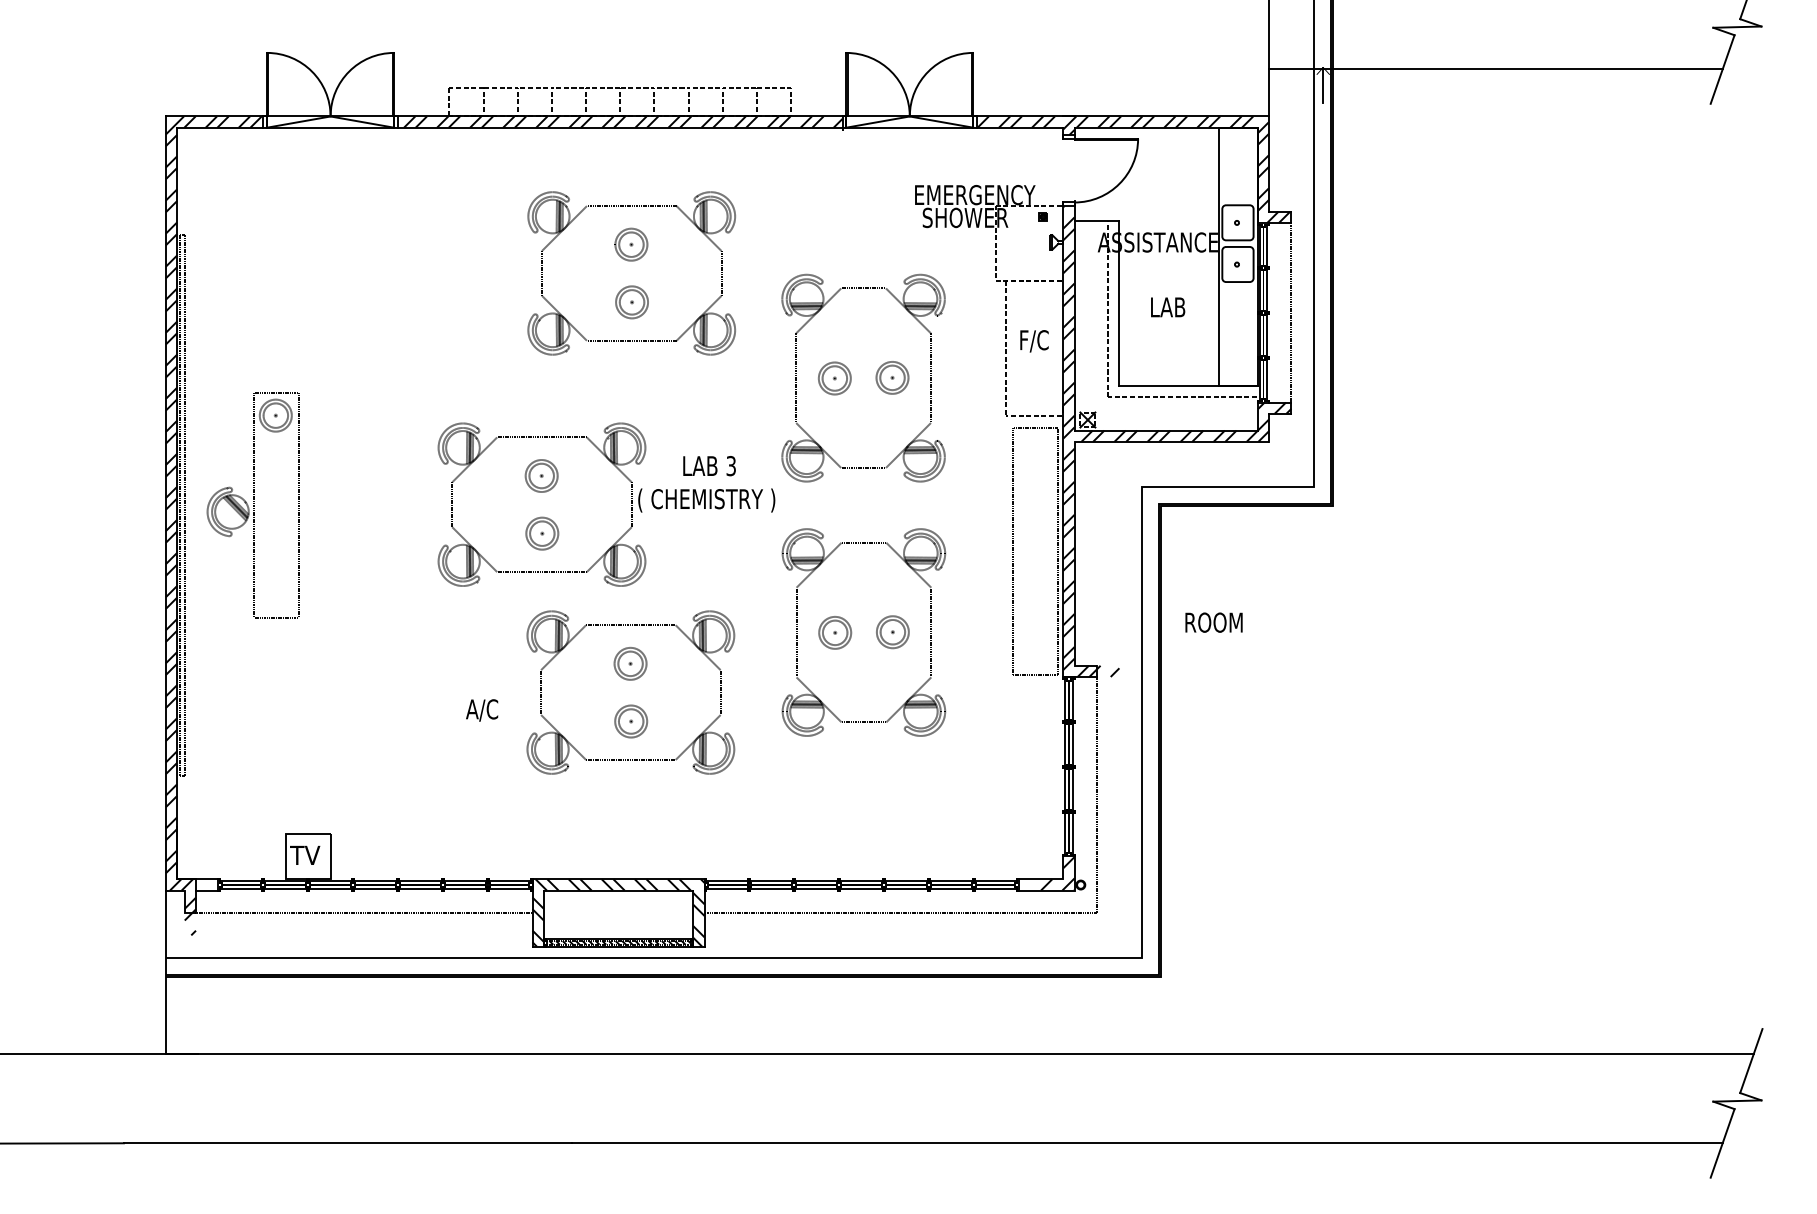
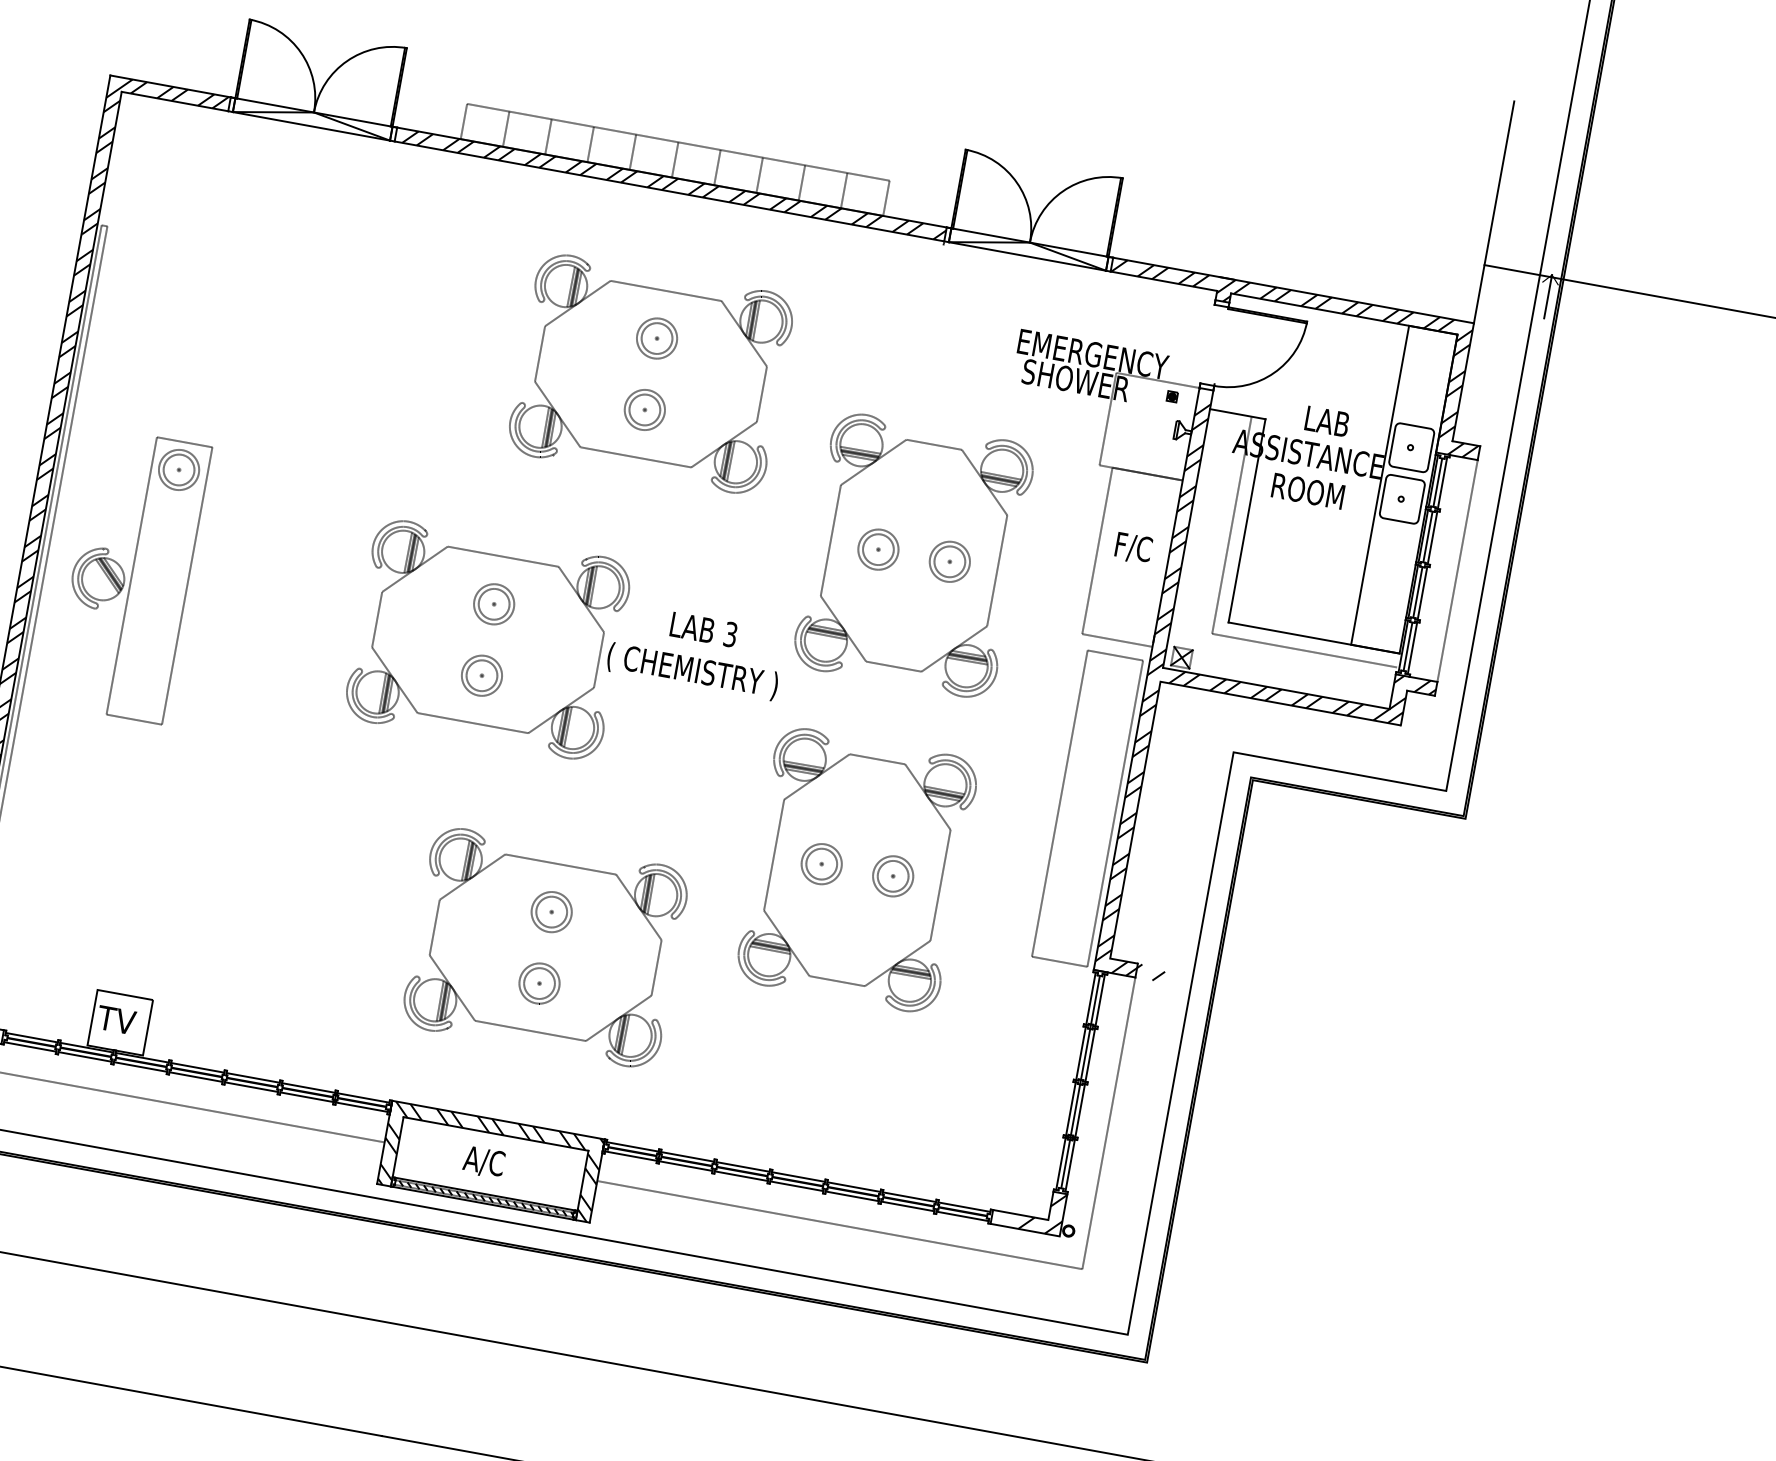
text: (1168, 307) -> (1327, 421), moved
text: (1213, 622) -> (1307, 490), moved
part: (630, 680) -> (547, 932), moved
text: (482, 710) -> (484, 1162), moved

